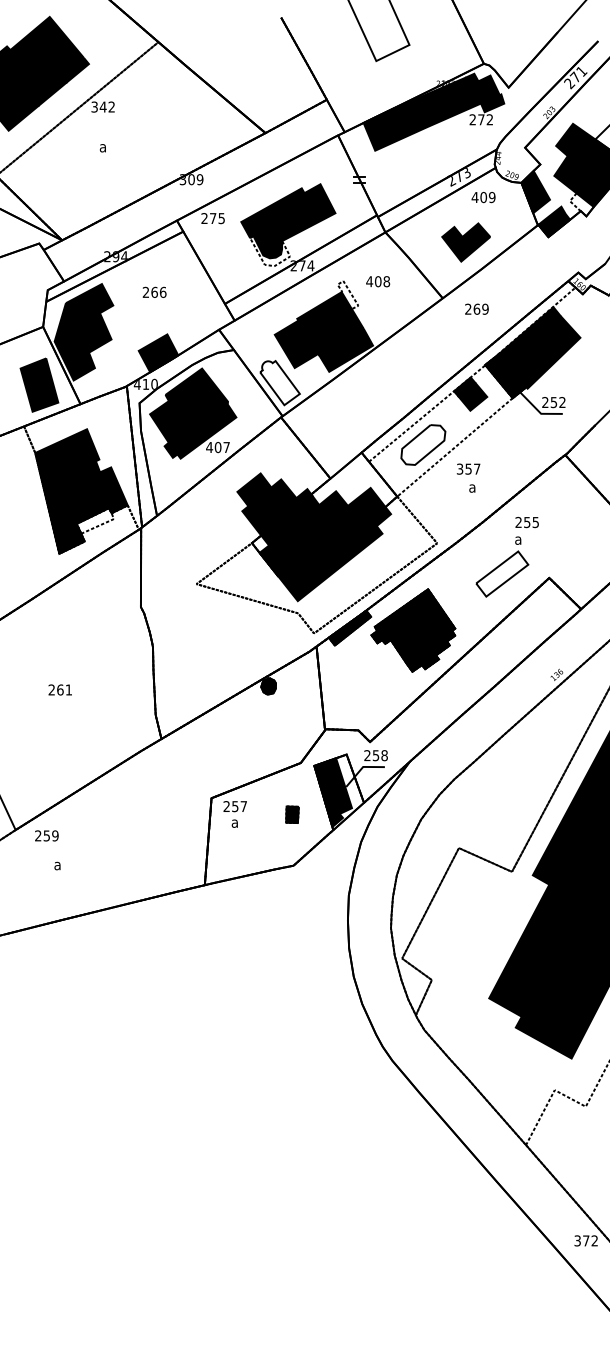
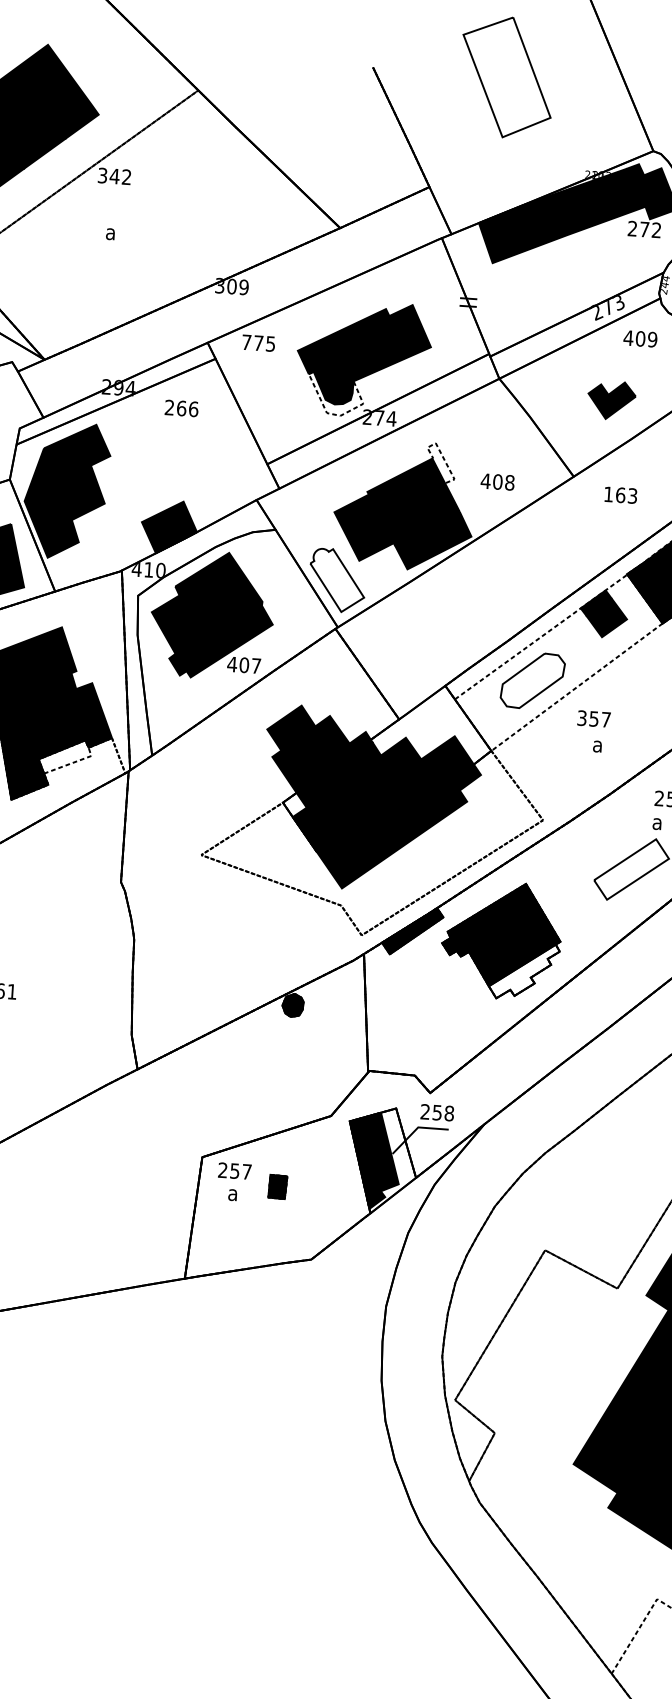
text: (204, 218) -> (246, 342), 275 -> 775
part: (465, 242) -> (610, 400), size x0.7
text: (378, 281) -> (498, 481), moved
text: (154, 291) -> (181, 407), moved
text: (476, 308) -> (620, 494), 269 -> 163
fill: (430, 650) -> (523, 970), removed
part: (292, 814) -> (277, 1186), moved

